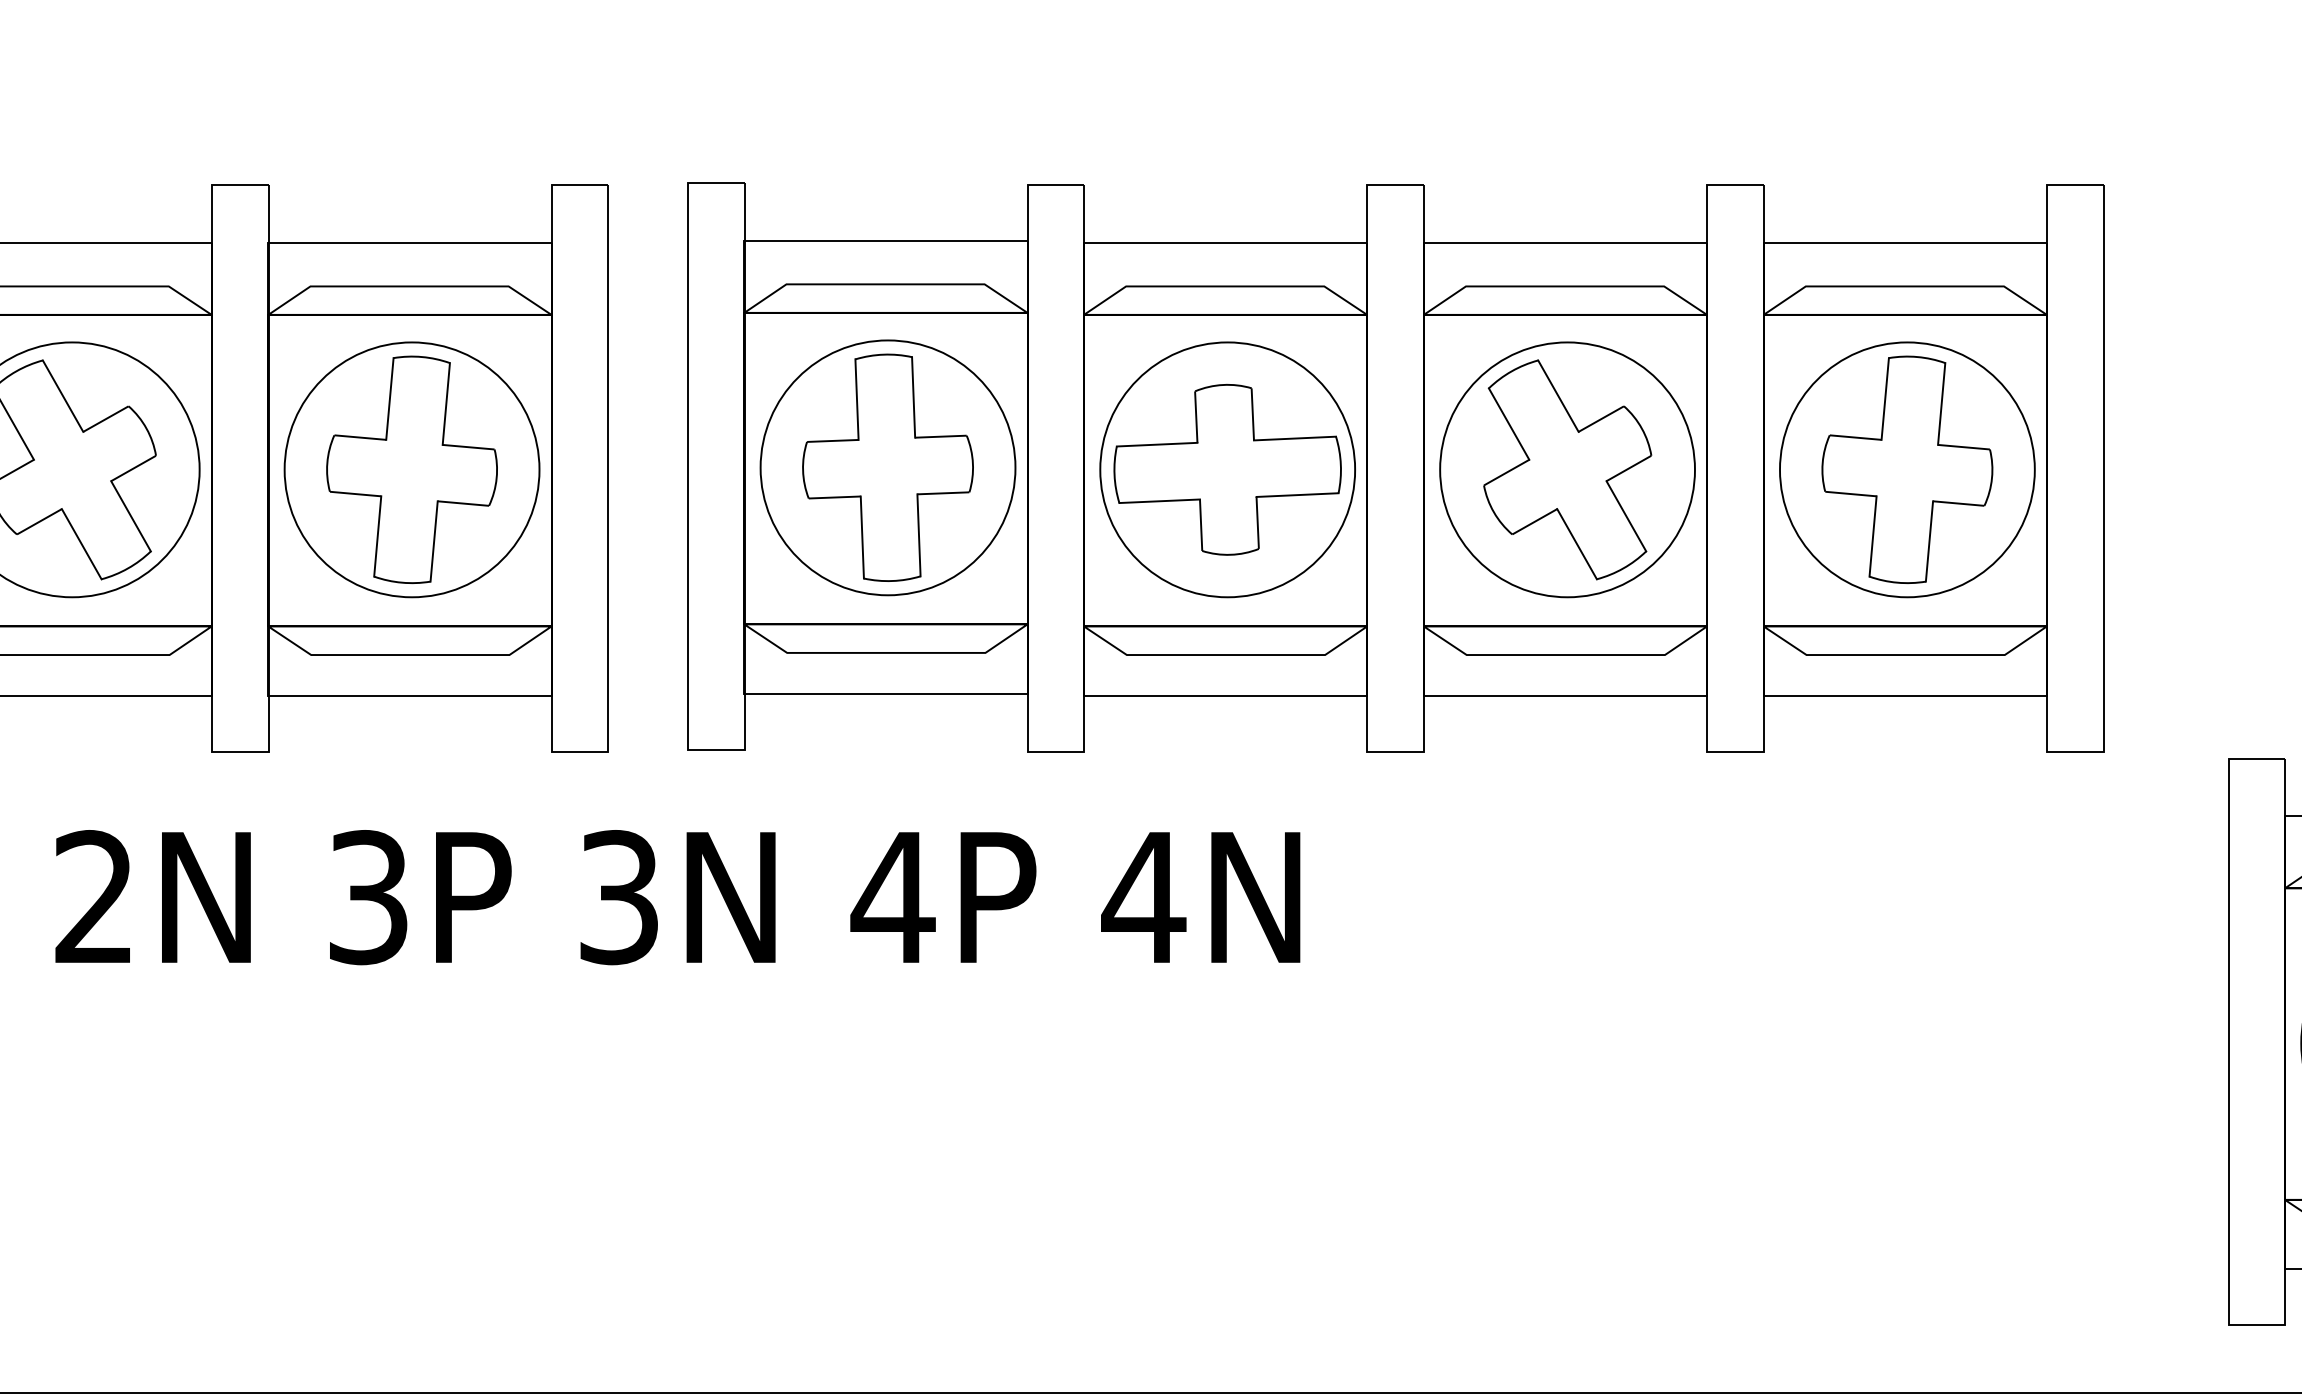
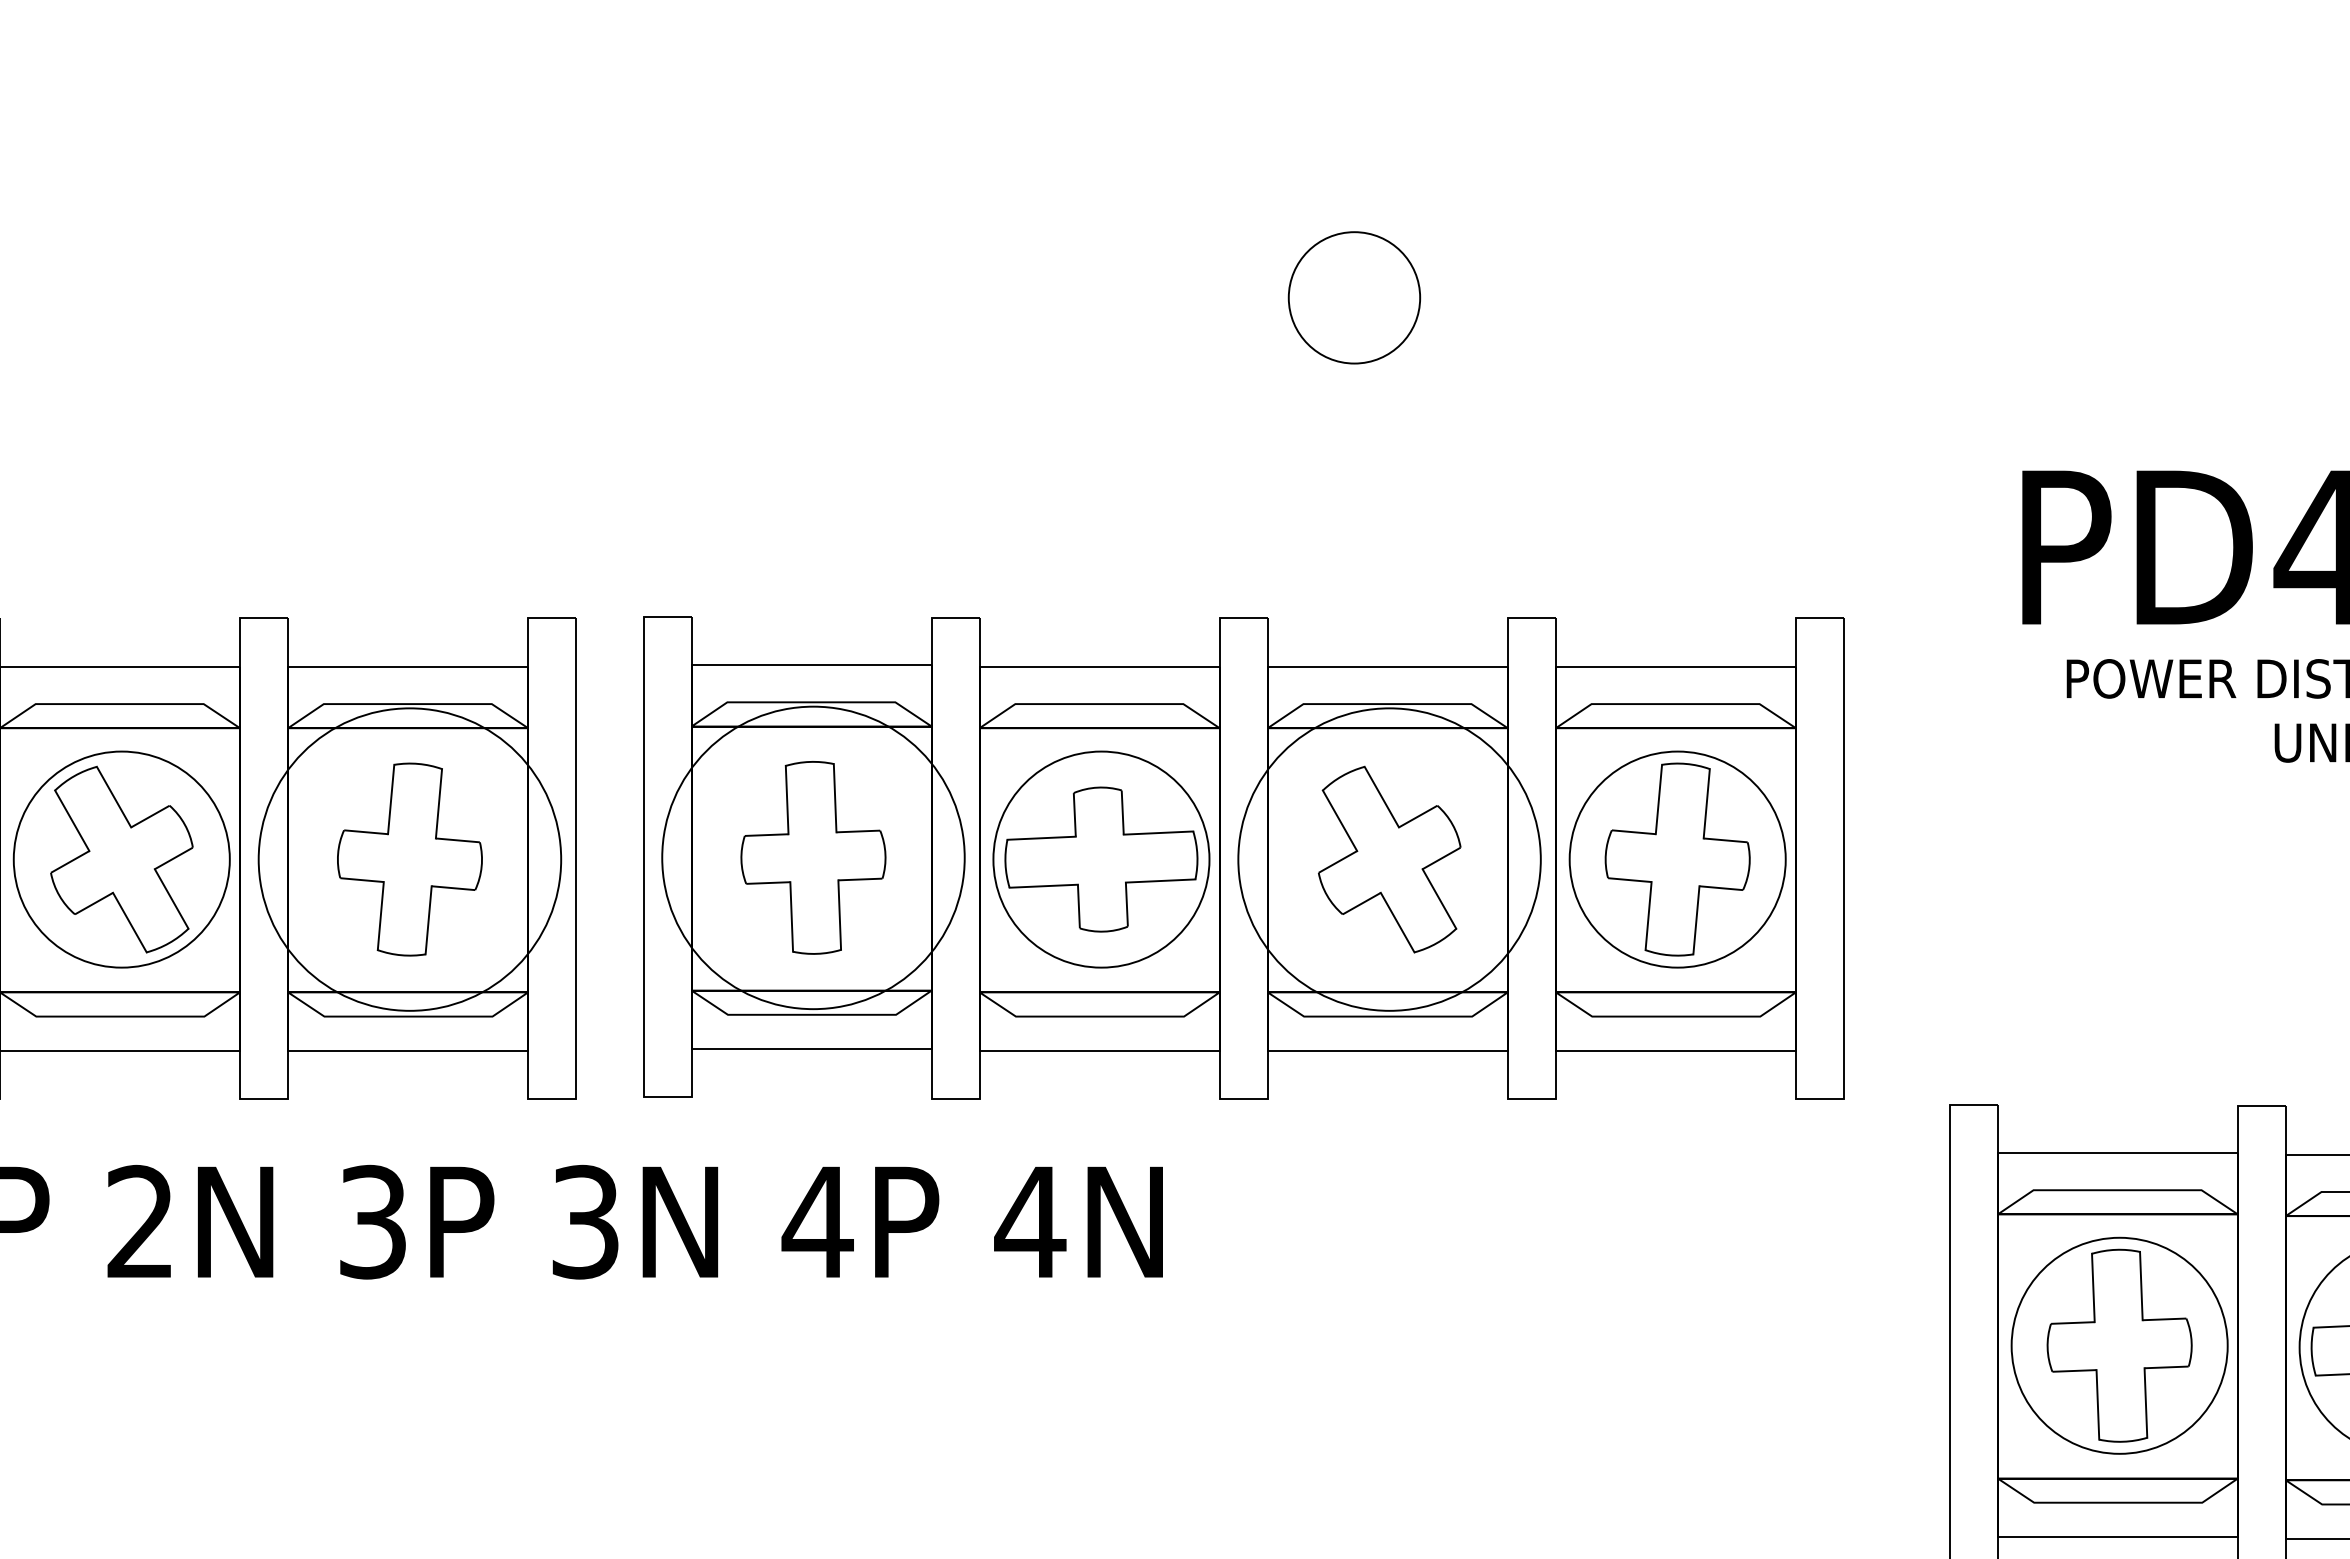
circle: (888, 467) -> (813, 857), size x1.4
circle: (411, 469) -> (409, 859), size x1.4
circle: (1567, 469) -> (1389, 859), size x1.4

